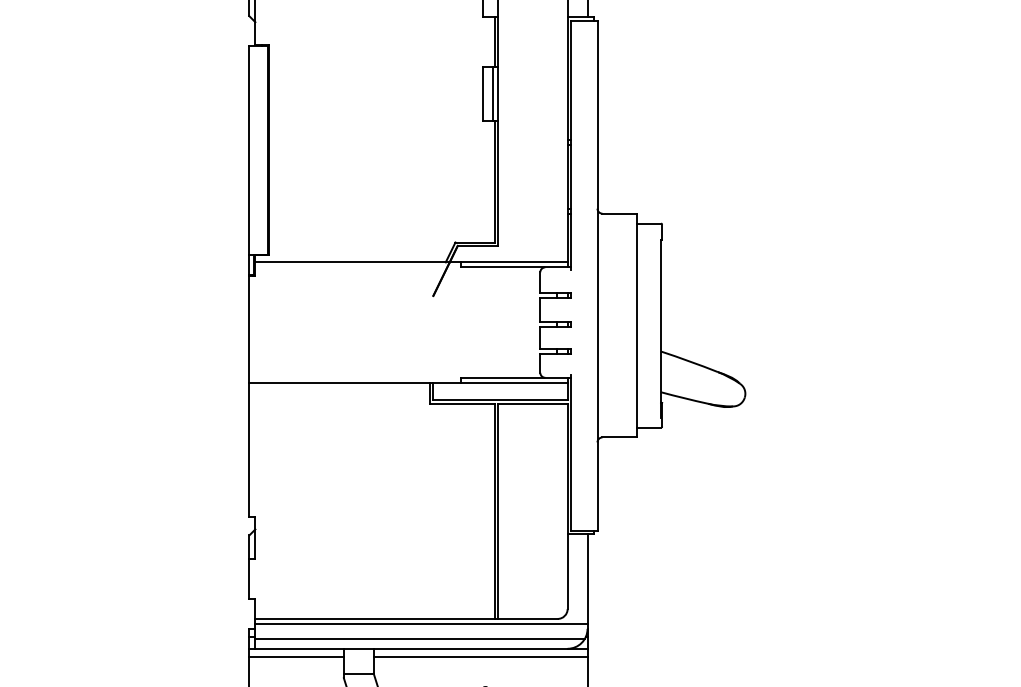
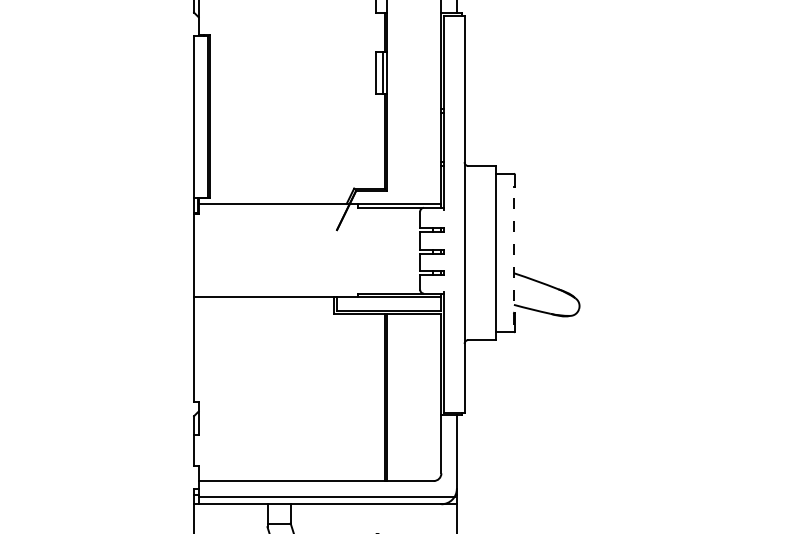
line: (661, 328) -> (514, 255), solid -> dashed
line: (421, 623) -> (327, 484), removed
line: (296, 656) -> (230, 510), removed
line: (480, 656) -> (373, 510), removed

